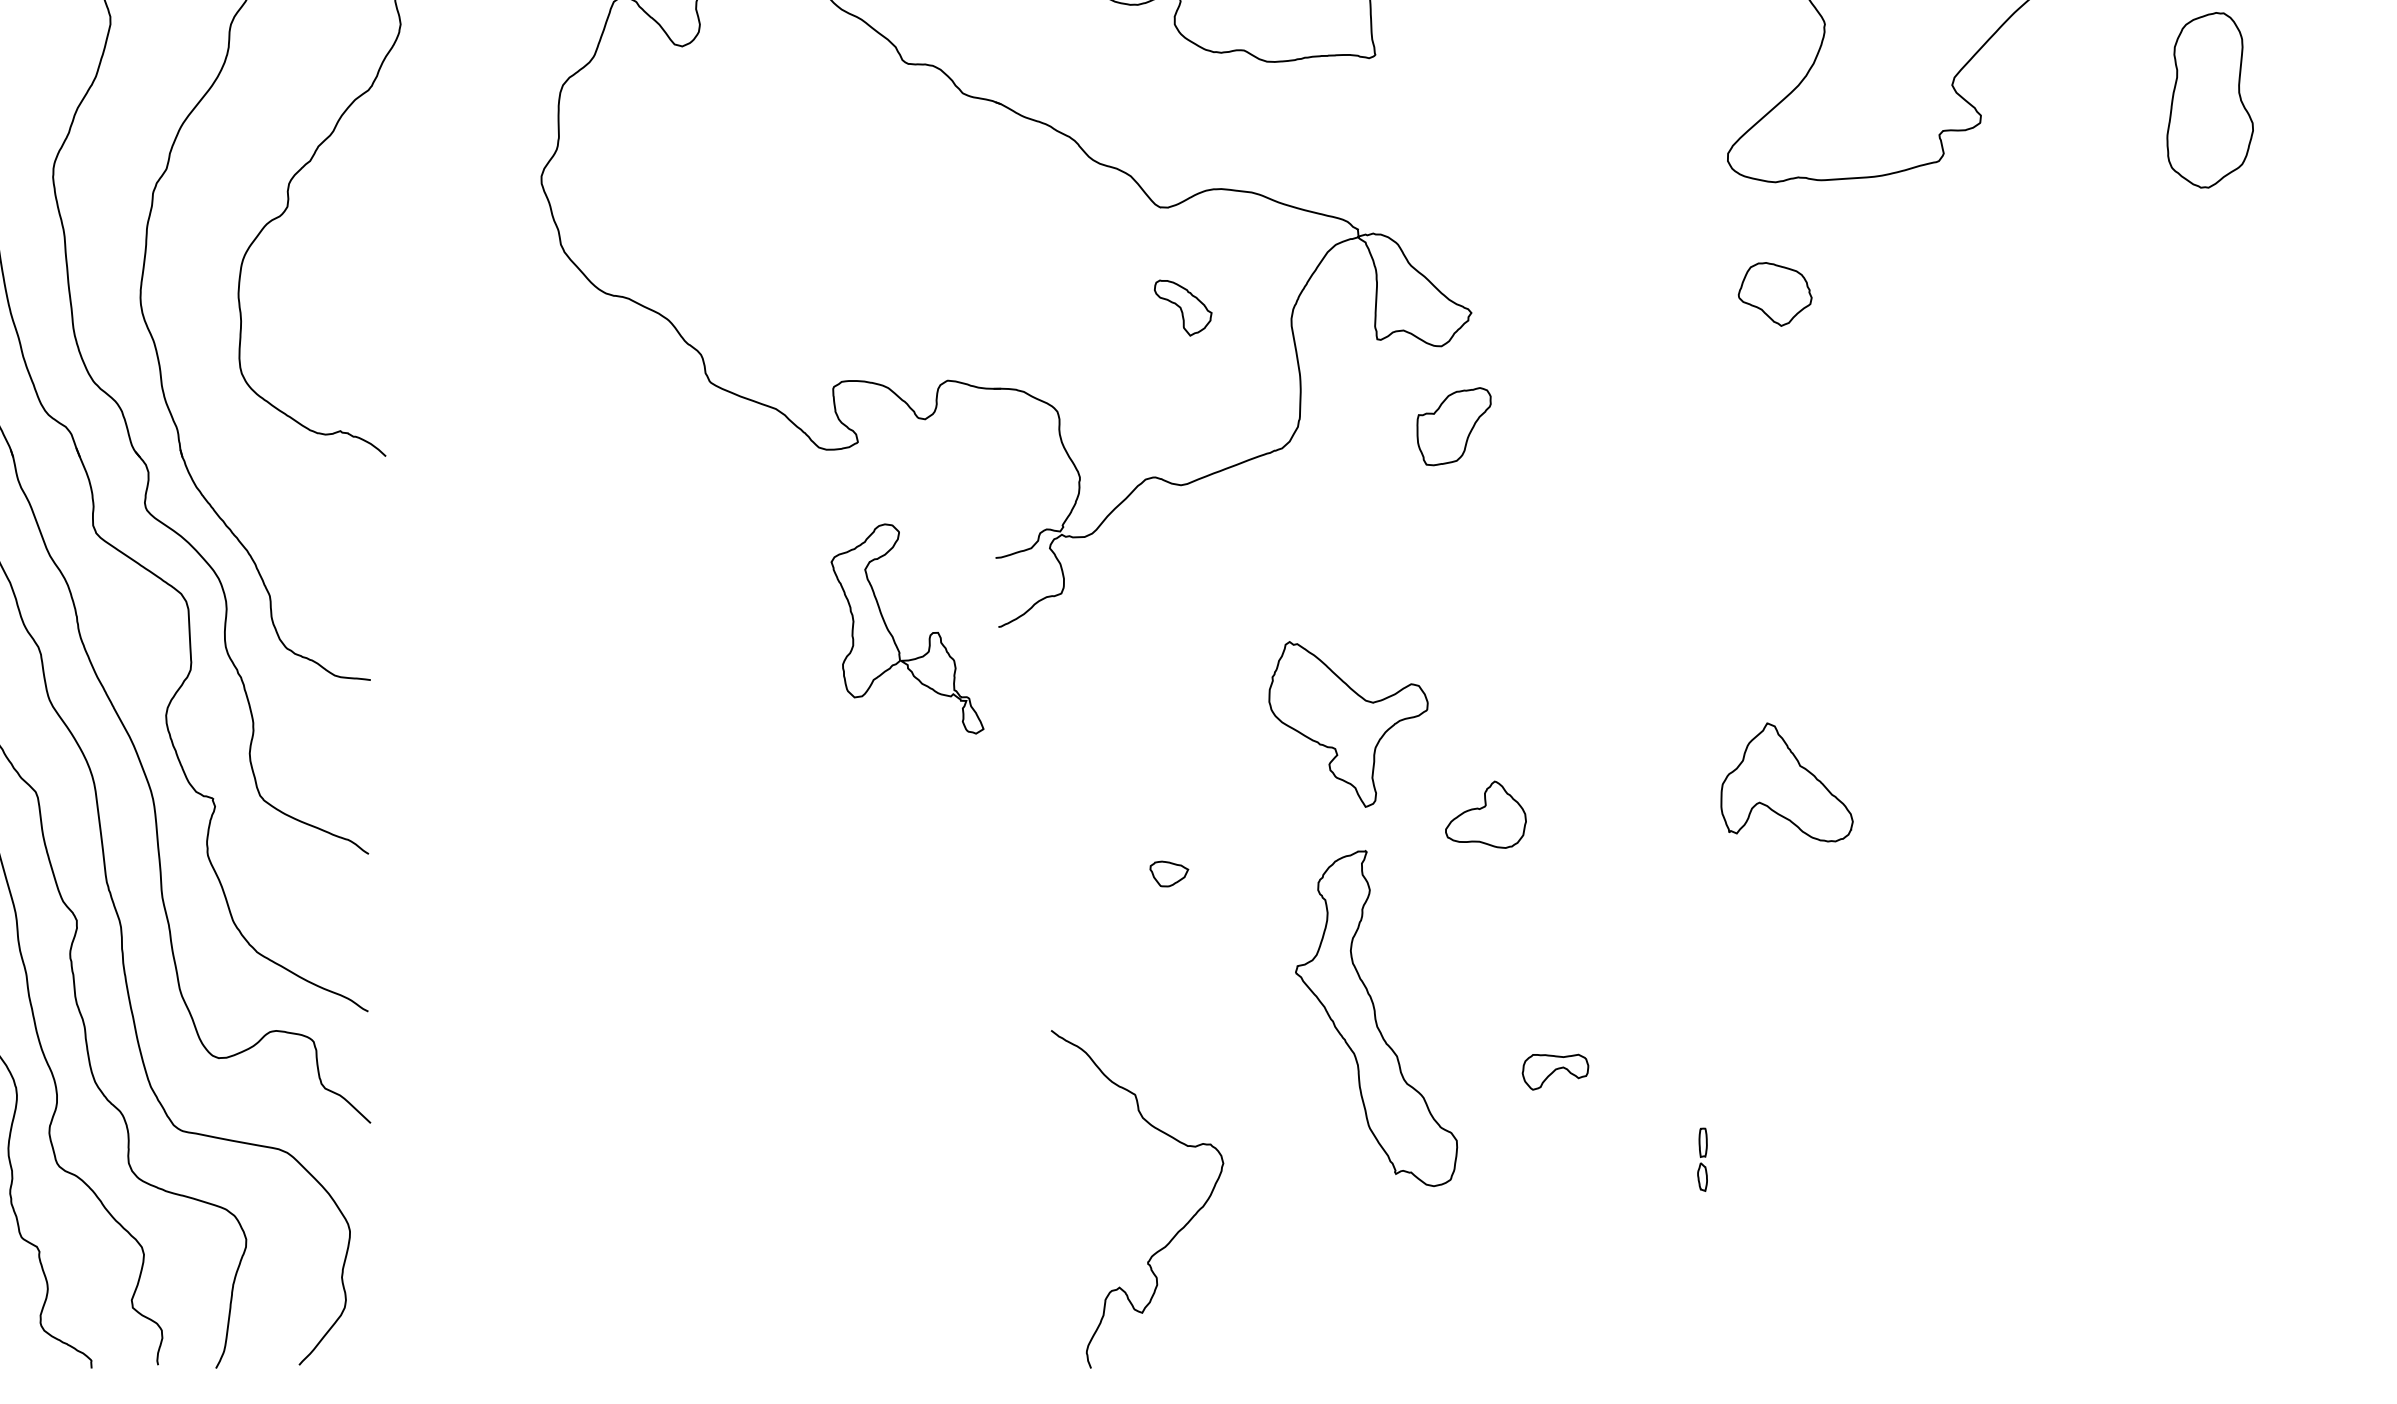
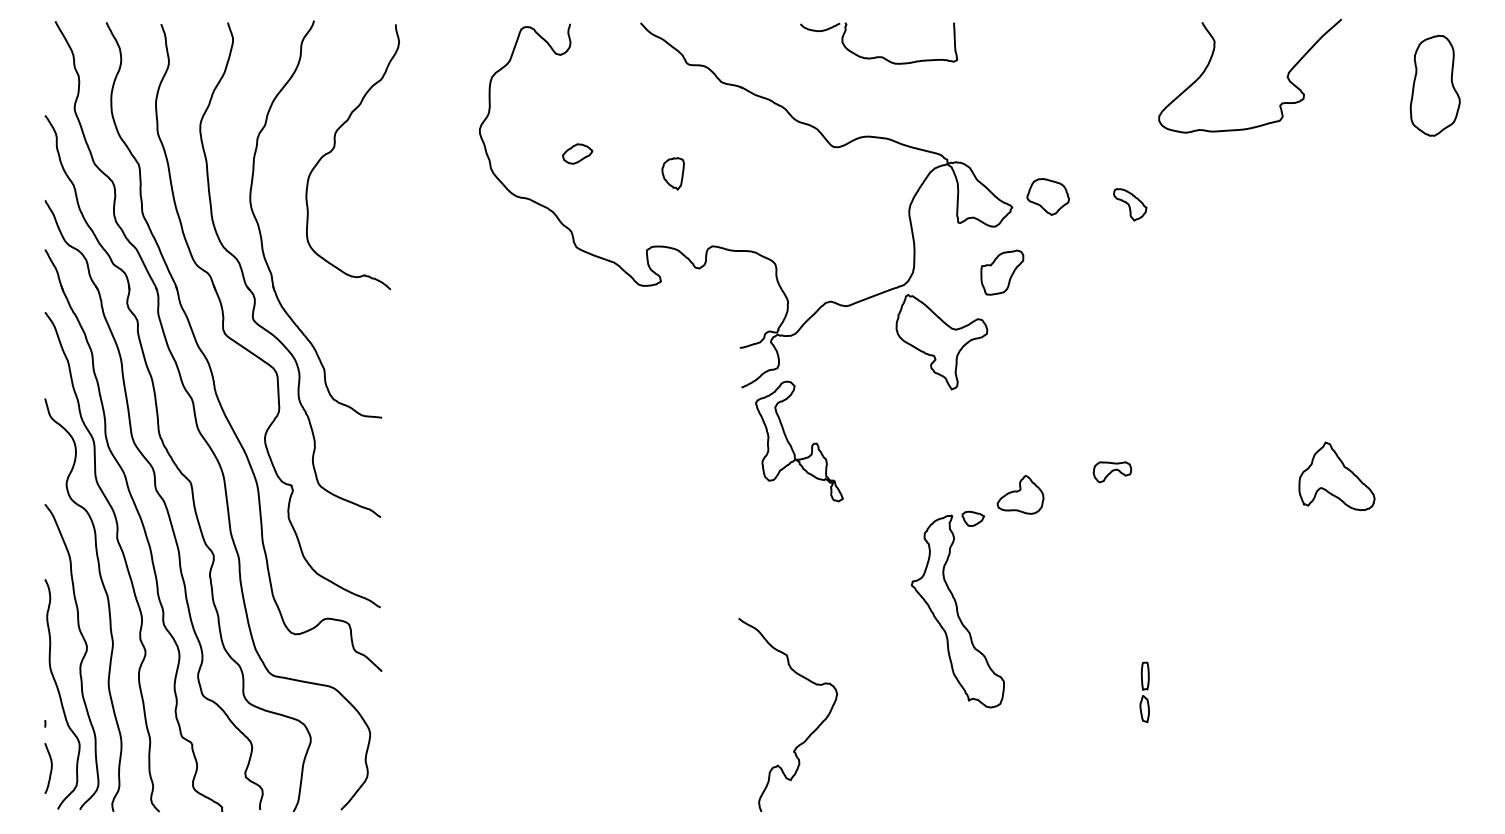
part: (712, 218) -> (577, 153), added
part: (877, 253) -> (672, 173), added
part: (1773, 293) -> (1047, 196), moved
part: (1183, 307) -> (1130, 204), moved
part: (893, 635) -> (791, 445), moved
part: (1347, 725) -> (941, 342), moved
part: (1786, 782) -> (1336, 476), moved
part: (1167, 873) -> (972, 518), moved
part: (1555, 1072) -> (1112, 472), moved
part: (1702, 1159) -> (1144, 692), size x1.67
curve: (1174, 1233) -> (809, 734), moved

